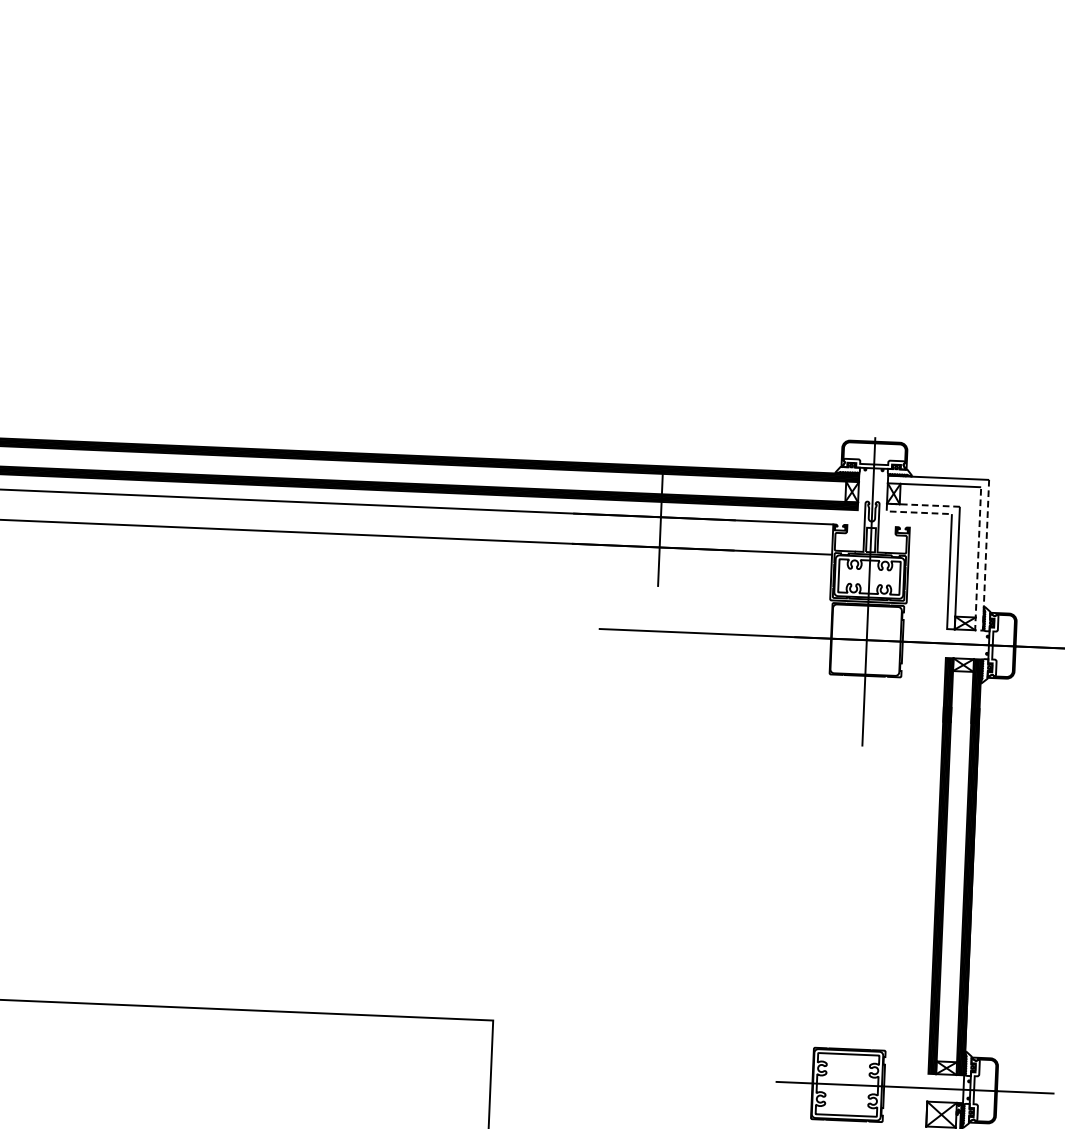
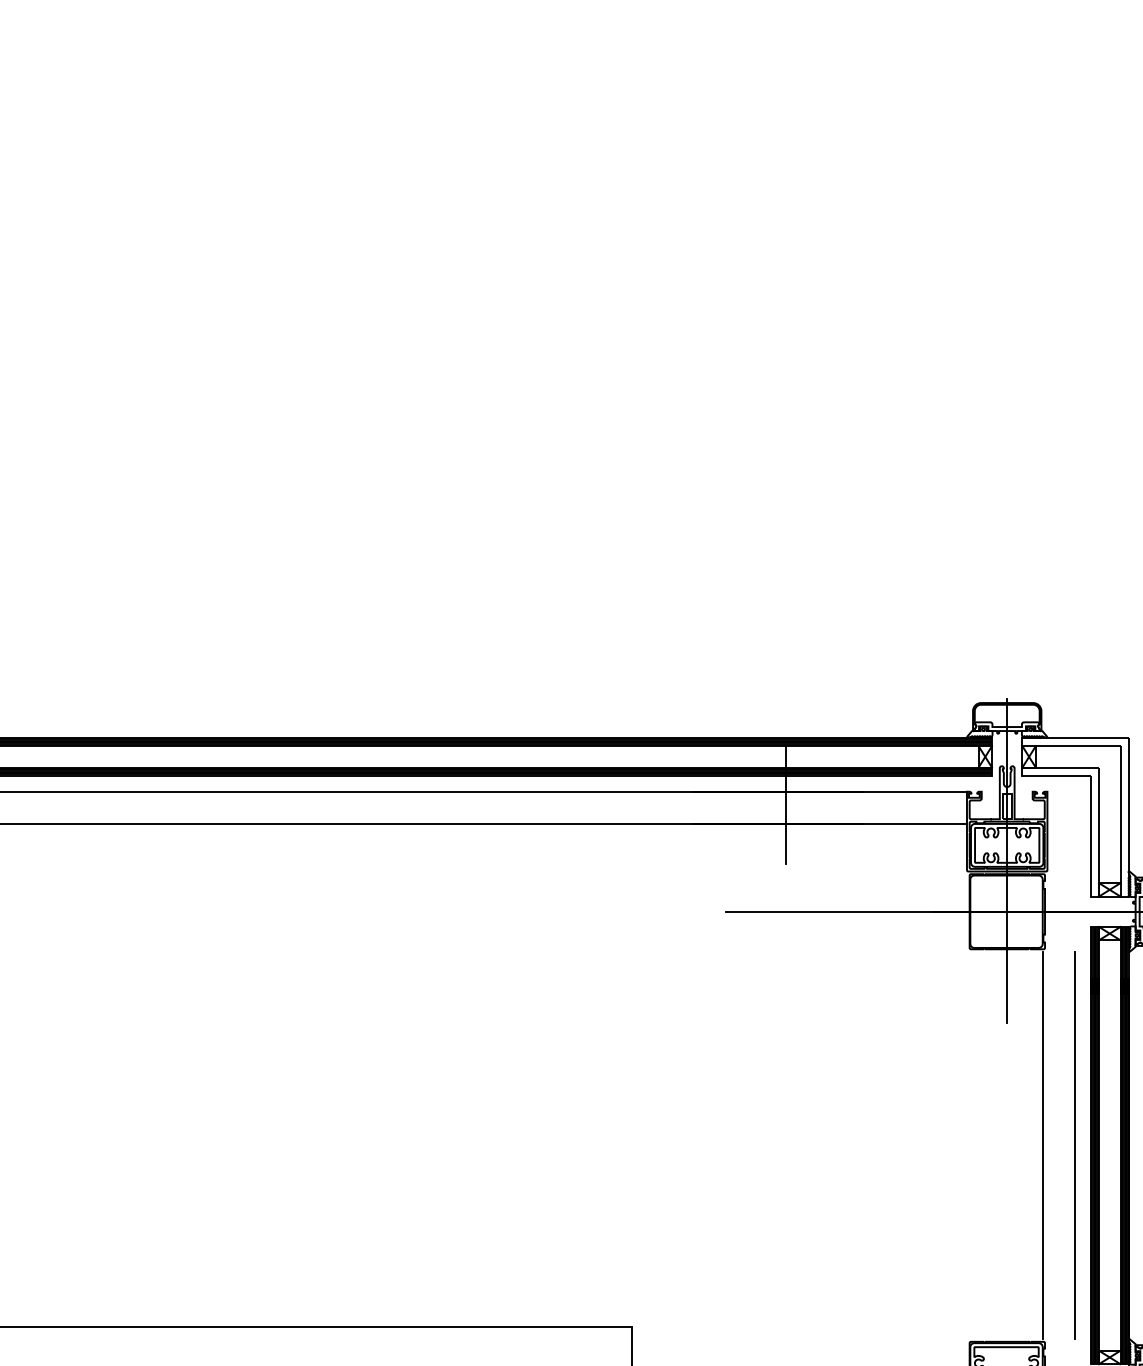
line: (887, 504) -> (1022, 768), dashed -> solid
line: (981, 630) -> (1127, 896), dashed -> solid
line: (892, 863) -> (1043, 1145), added
line: (921, 865) -> (1074, 1145), added

